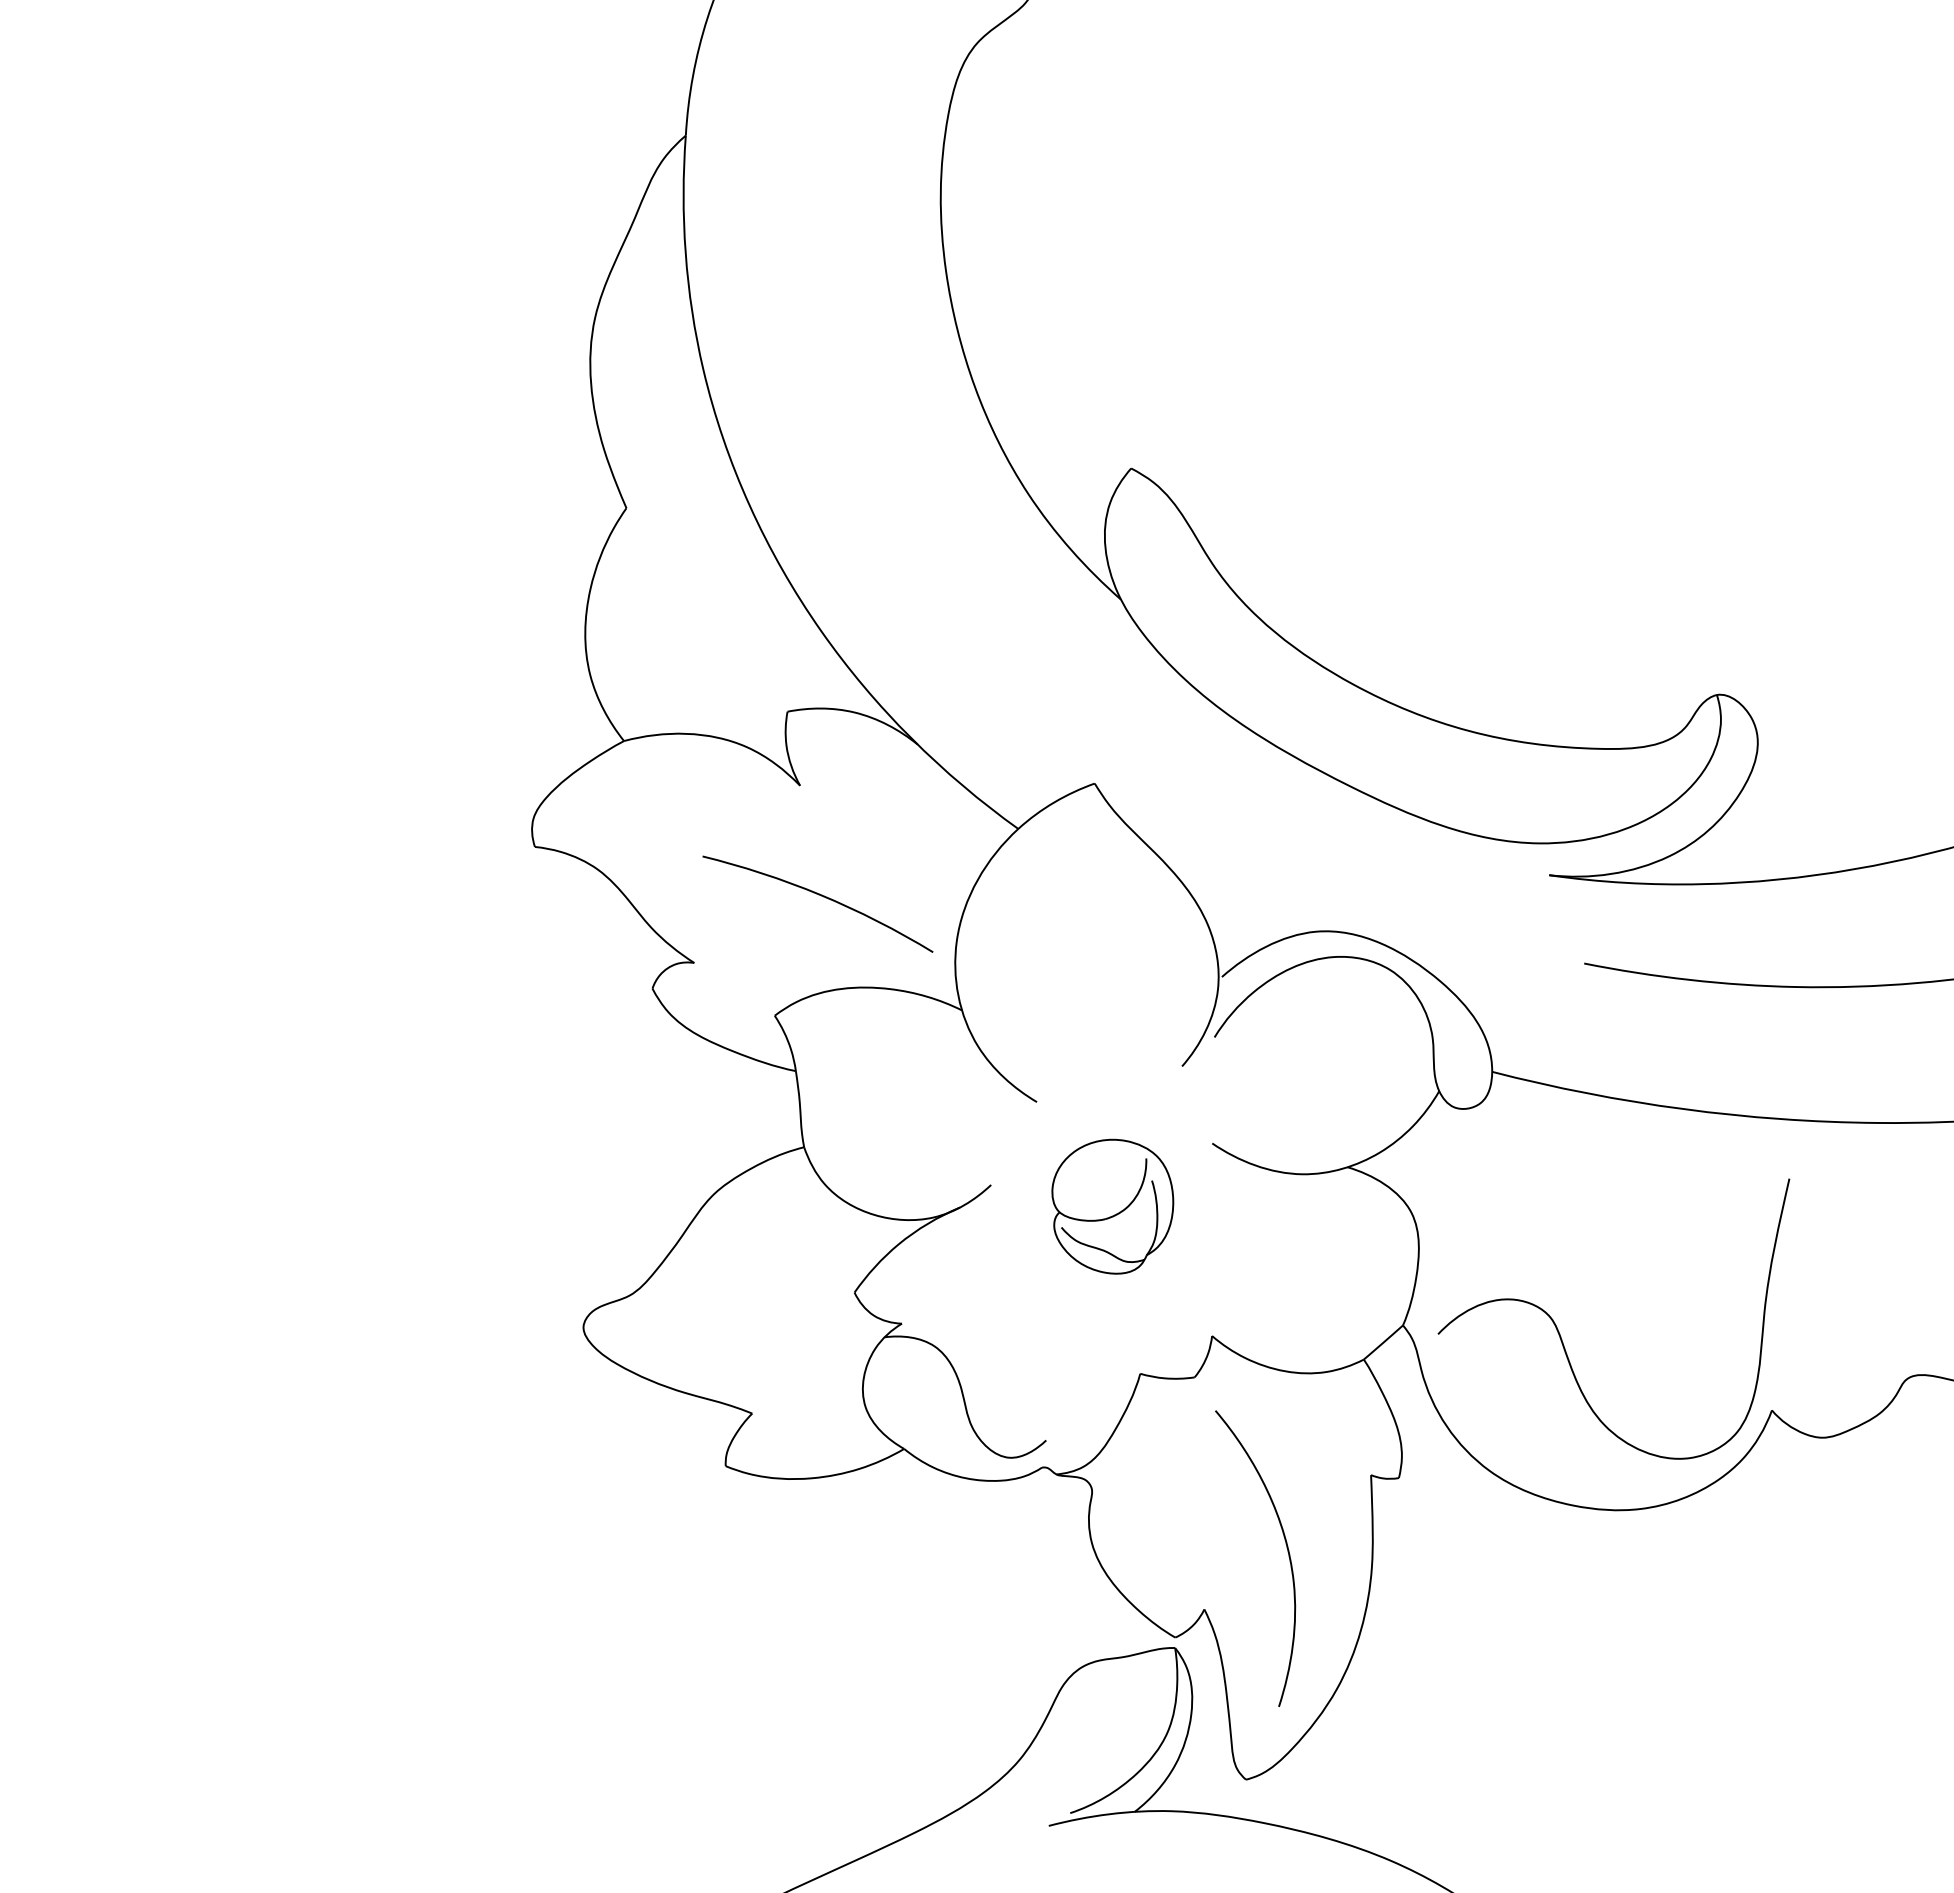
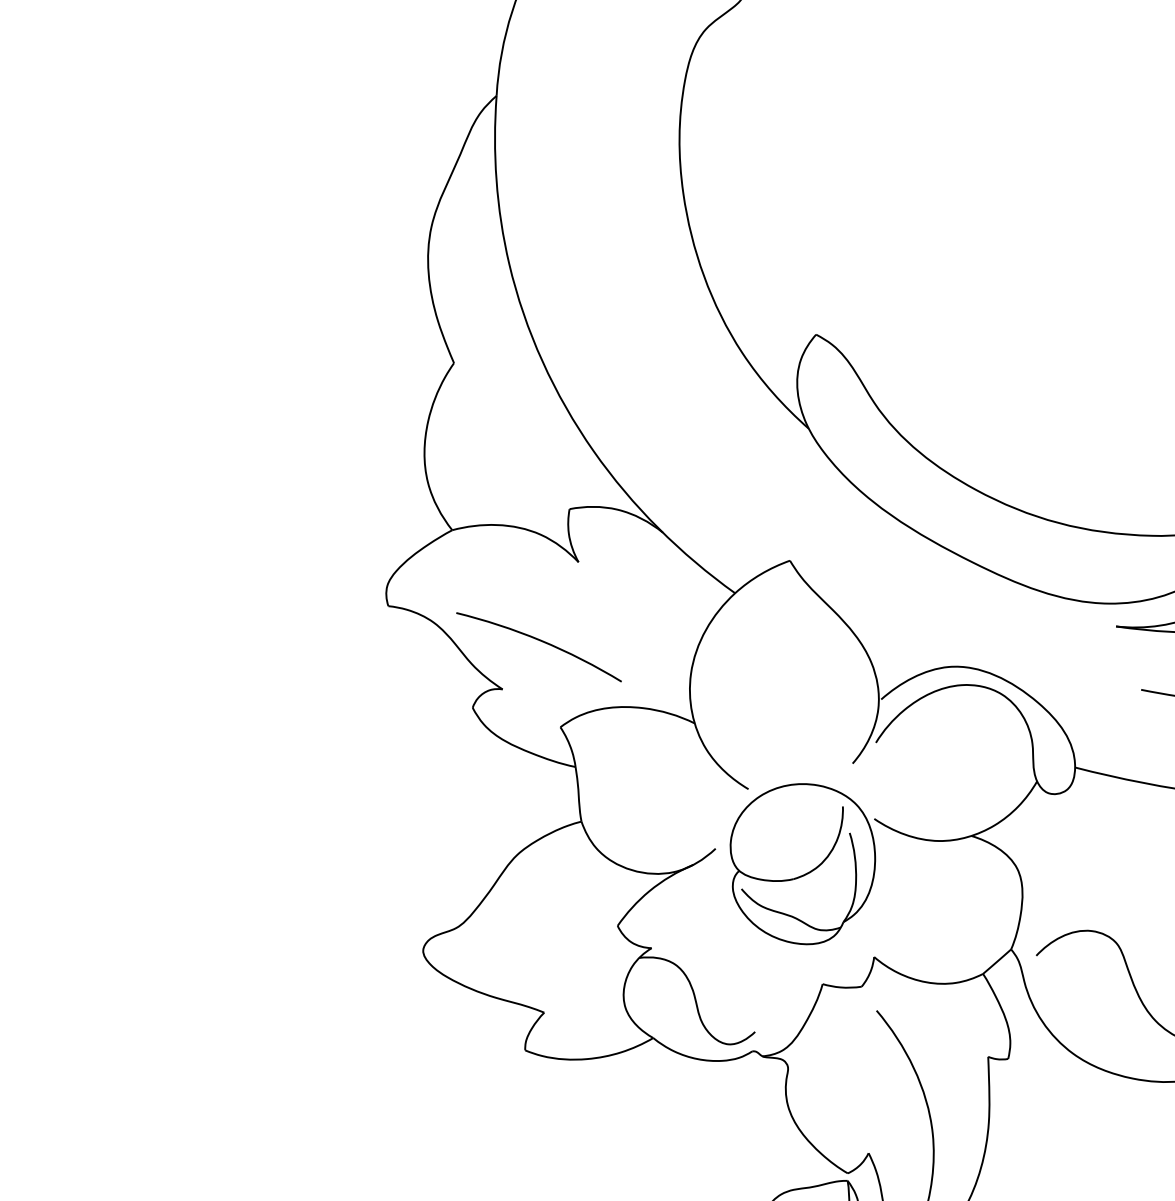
curve: (818, 895) -> (539, 641), moved
part: (1112, 1206) -> (802, 864), size x1.67

